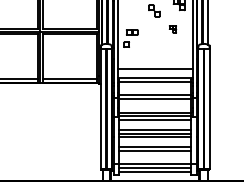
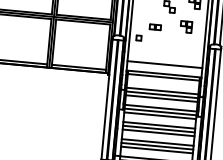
part: (172, 29) -> (185, 27), size x1.67
part: (132, 32) -> (155, 27), moved
line: (155, 102) -> (162, 98), added
line: (155, 154) -> (157, 150), added

